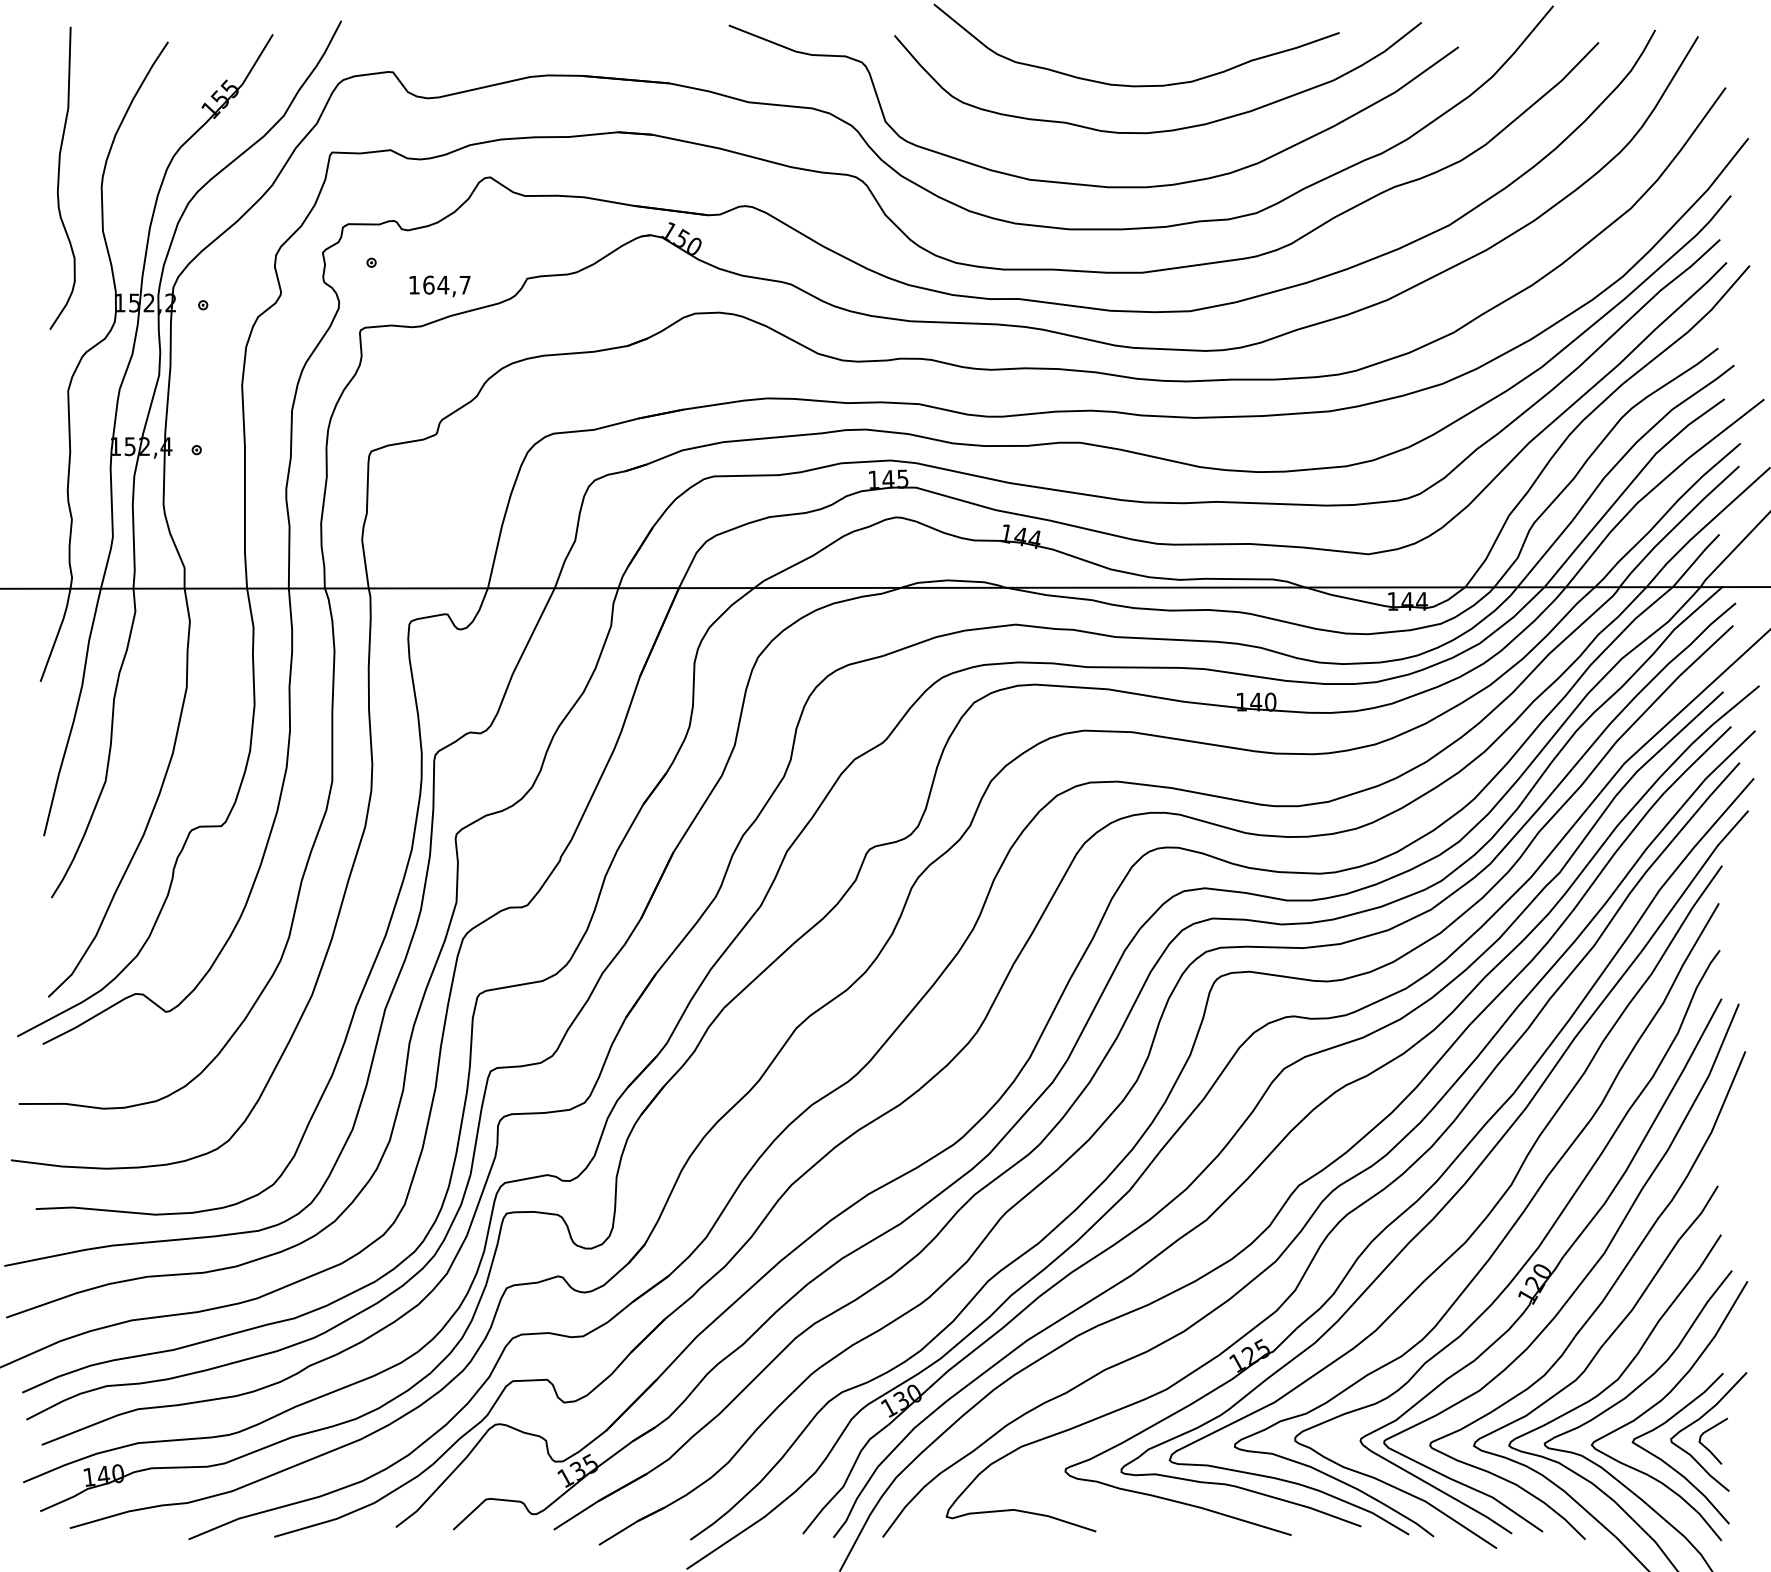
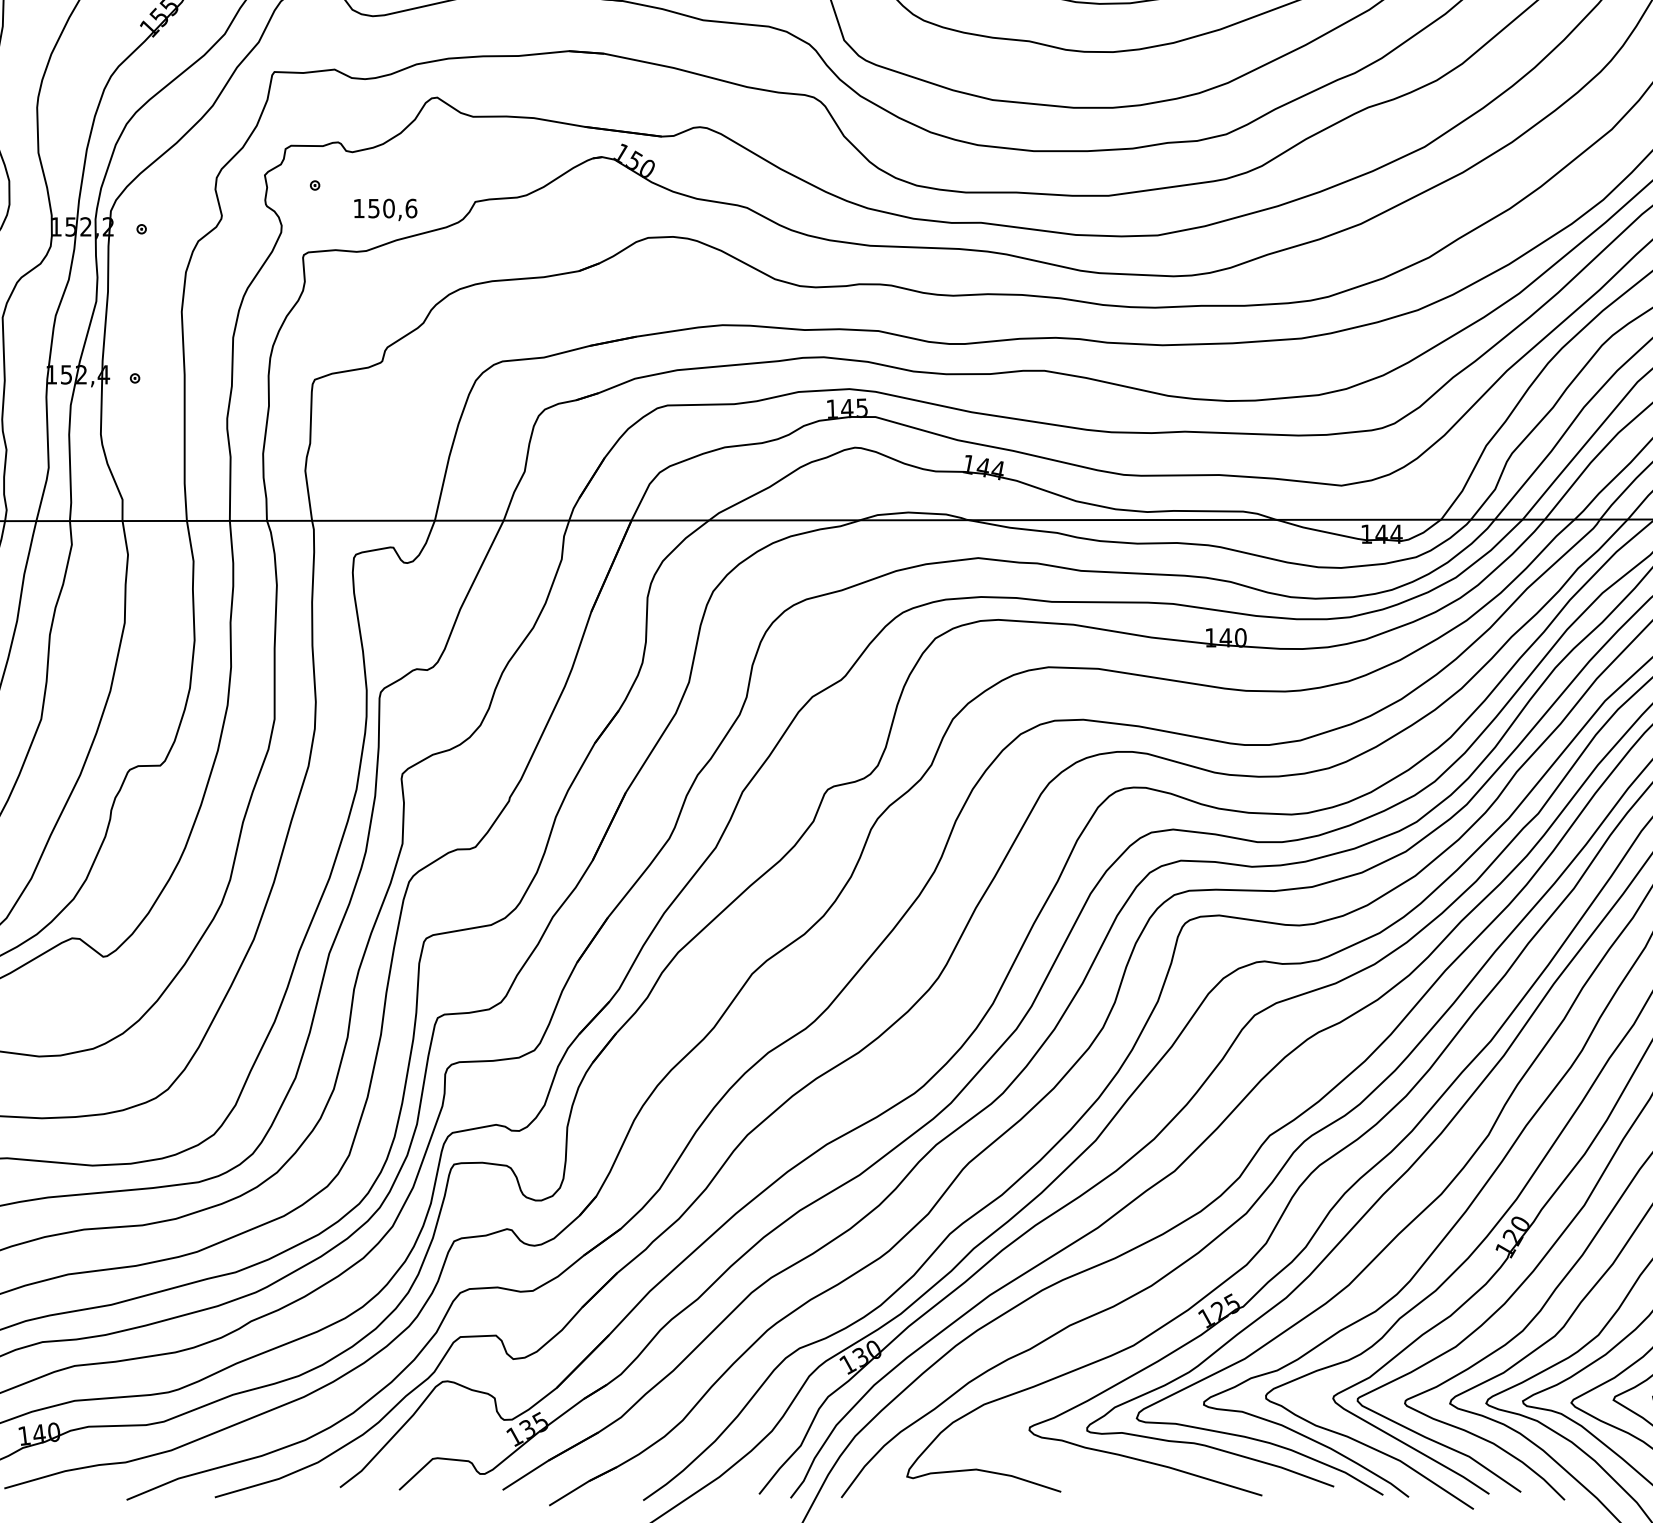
text: (446, 284) -> (392, 207), 164,7 -> 150,6

